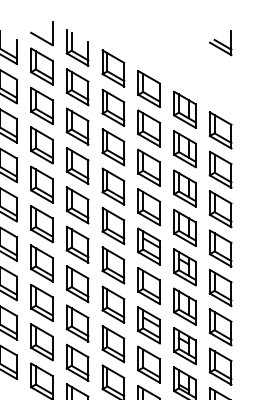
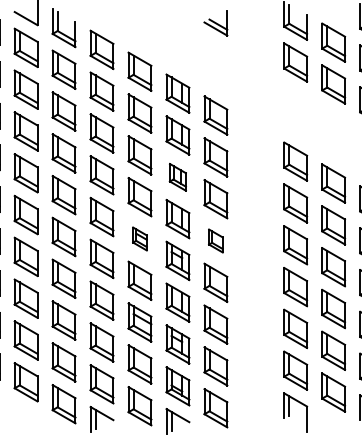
part: (184, 188) -> (177, 177), size x0.7
part: (148, 246) -> (139, 238), size x0.6
part: (220, 248) -> (215, 240), size x0.6

